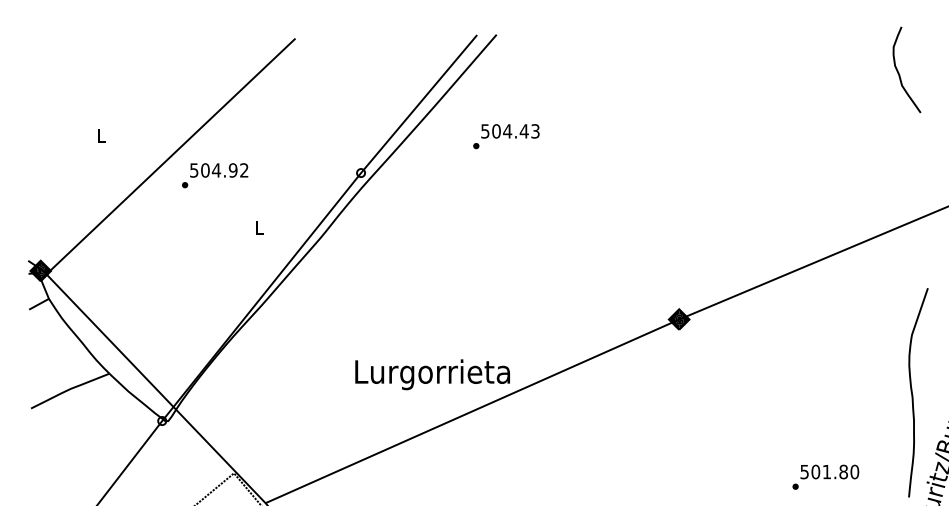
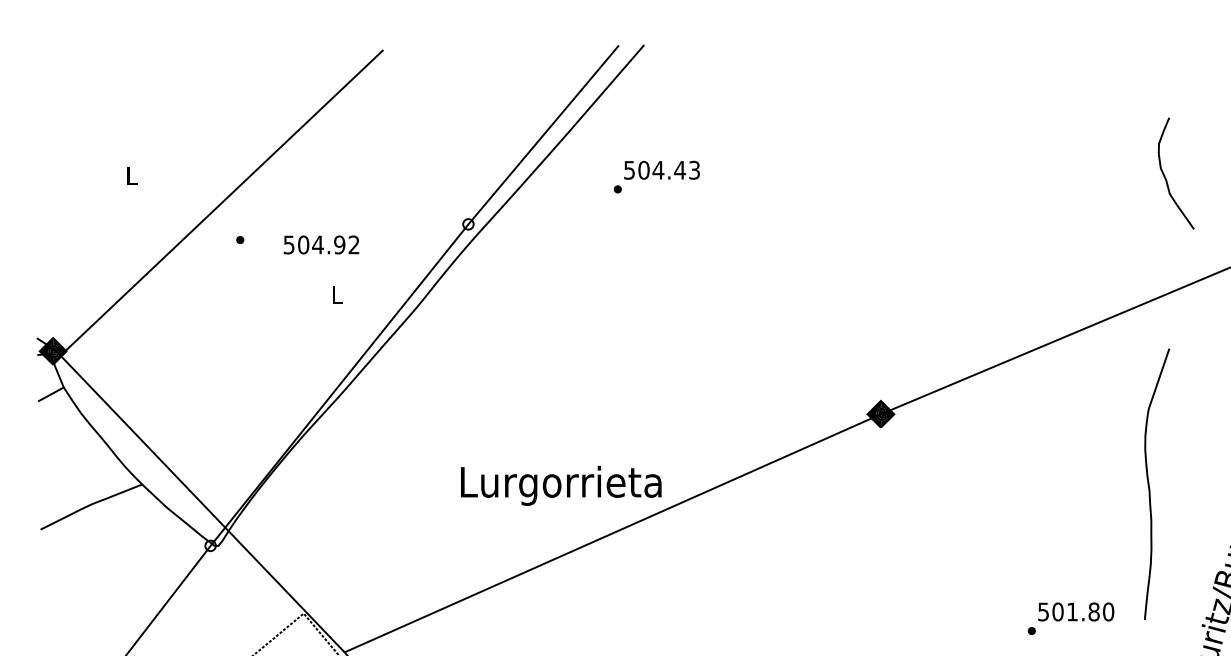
curve: (898, 71) -> (1165, 175), moved
text: (219, 170) -> (321, 244), moved
curve: (912, 392) -> (1149, 483), moved

